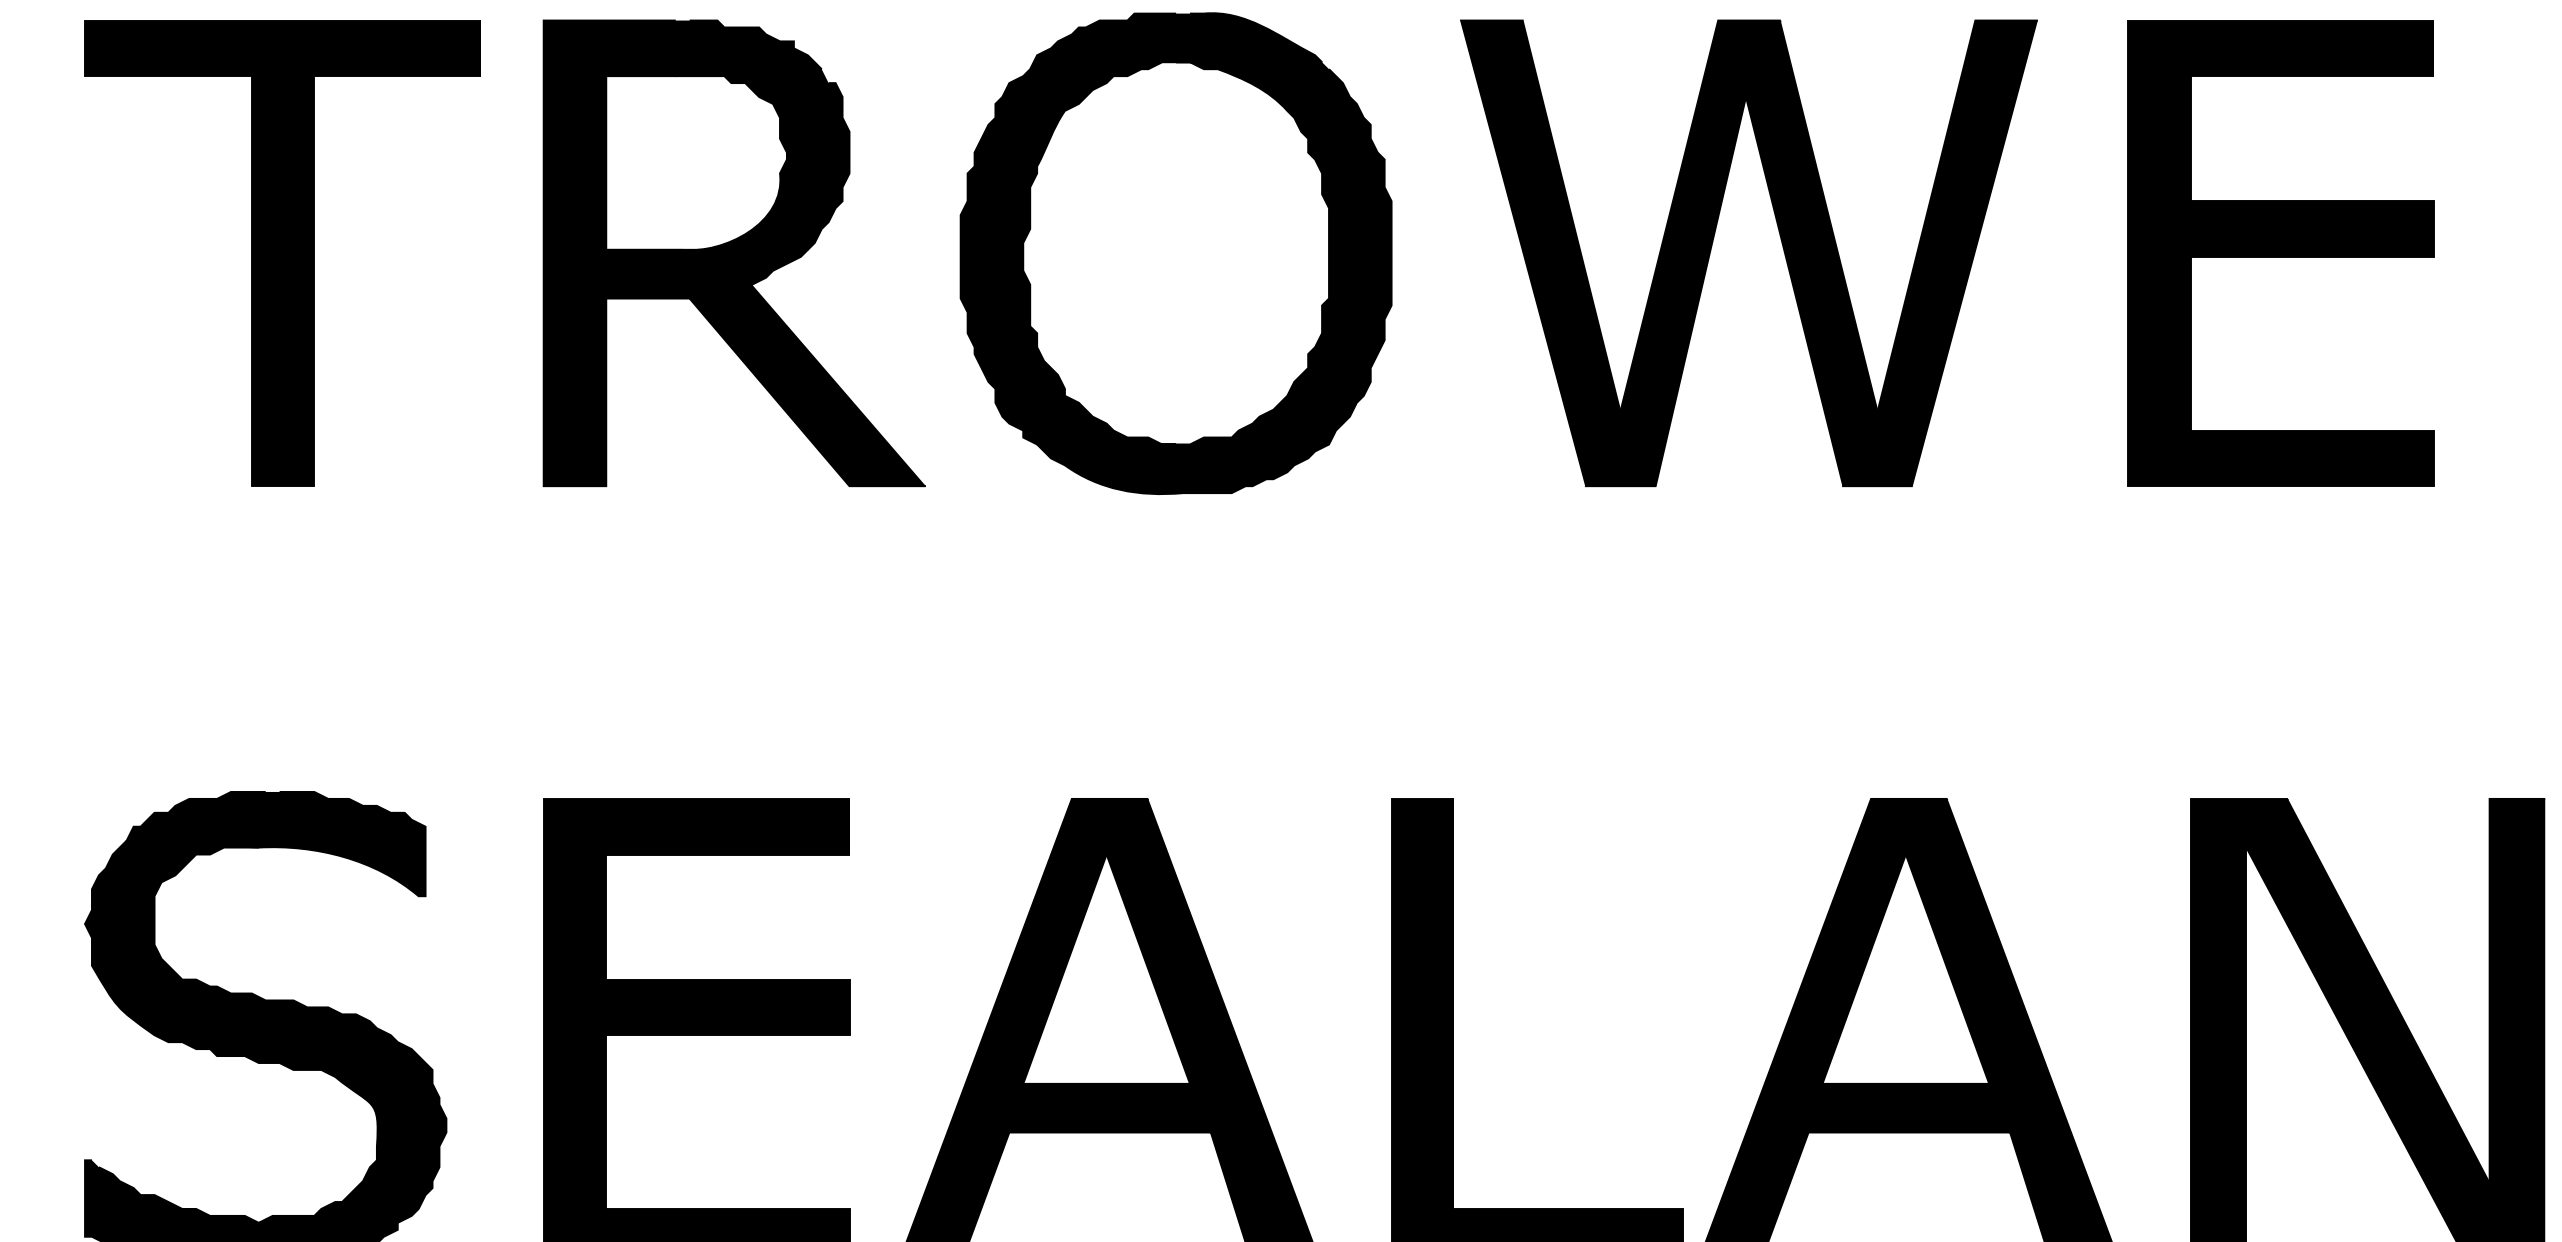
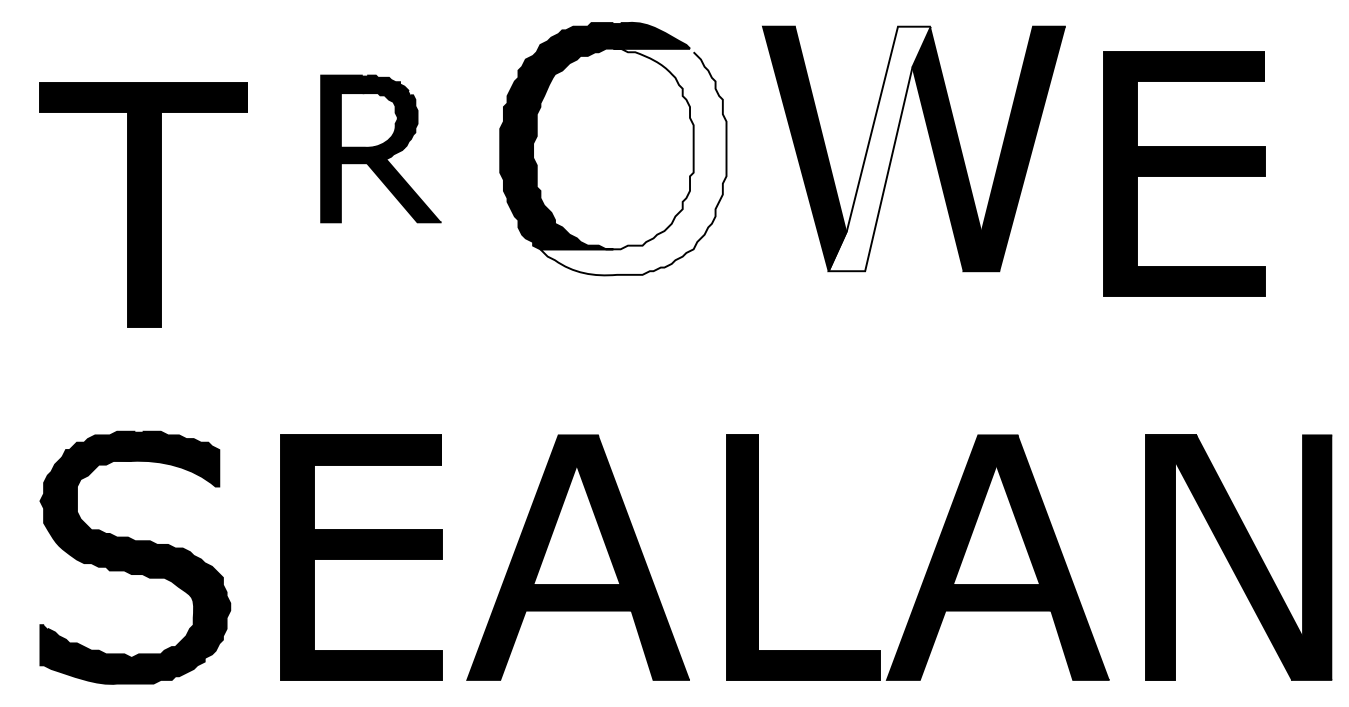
part: (281, 252) -> (143, 204), moved
part: (732, 252) -> (380, 148), size x0.6
fill: (1682, 252) -> (879, 148), removed
part: (2280, 252) -> (1184, 173), moved
fill: (1214, 277) -> (633, 161), removed

